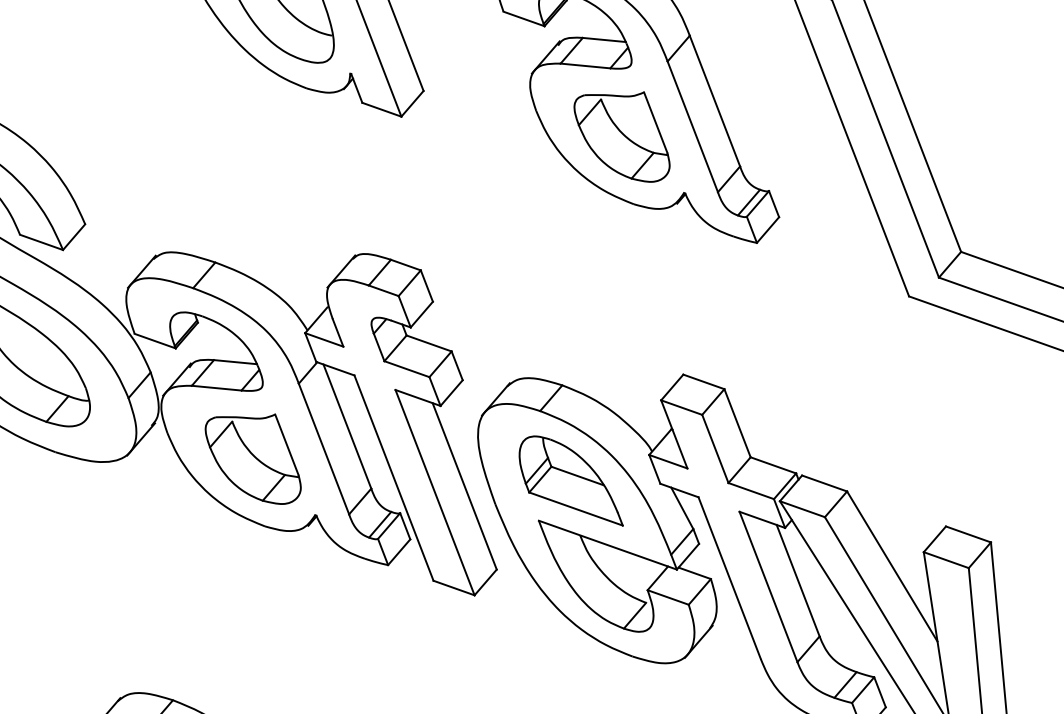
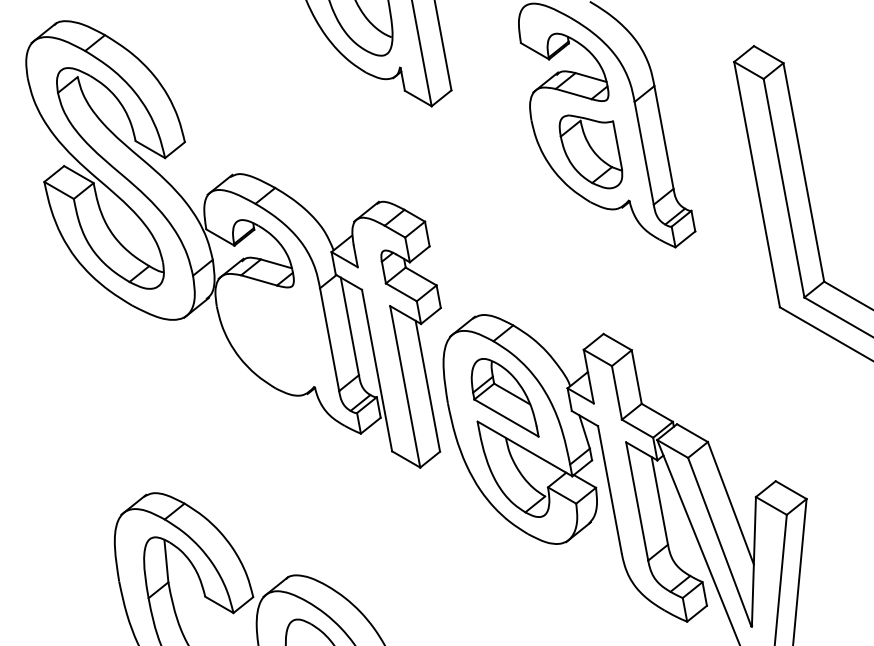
part: (253, 459) -> (276, 337), removed

